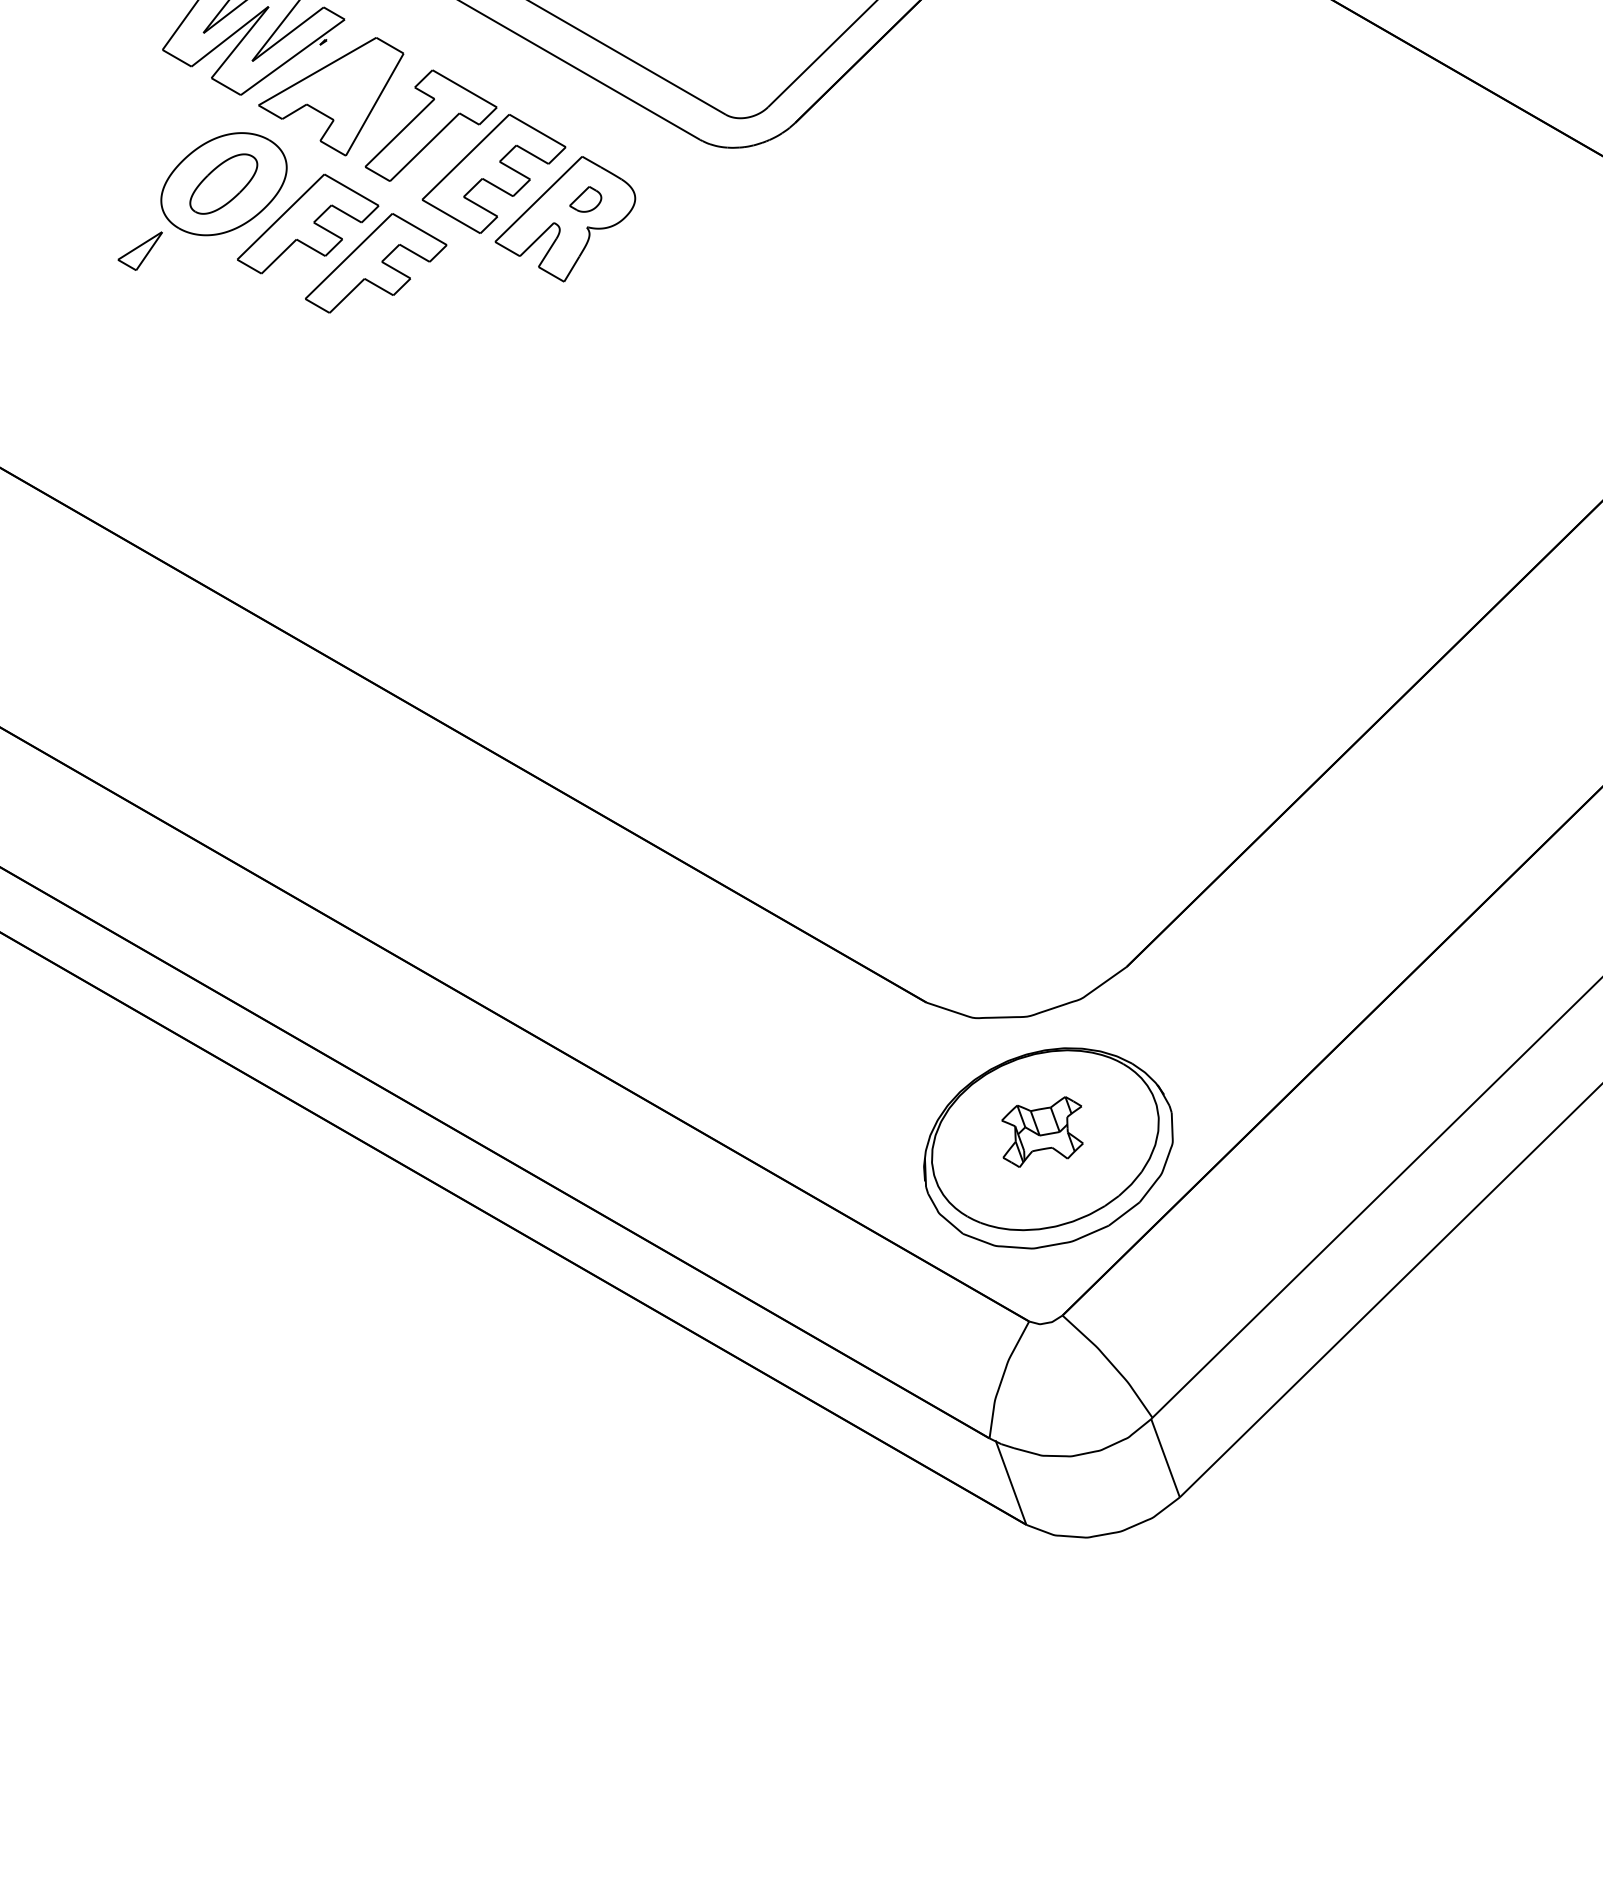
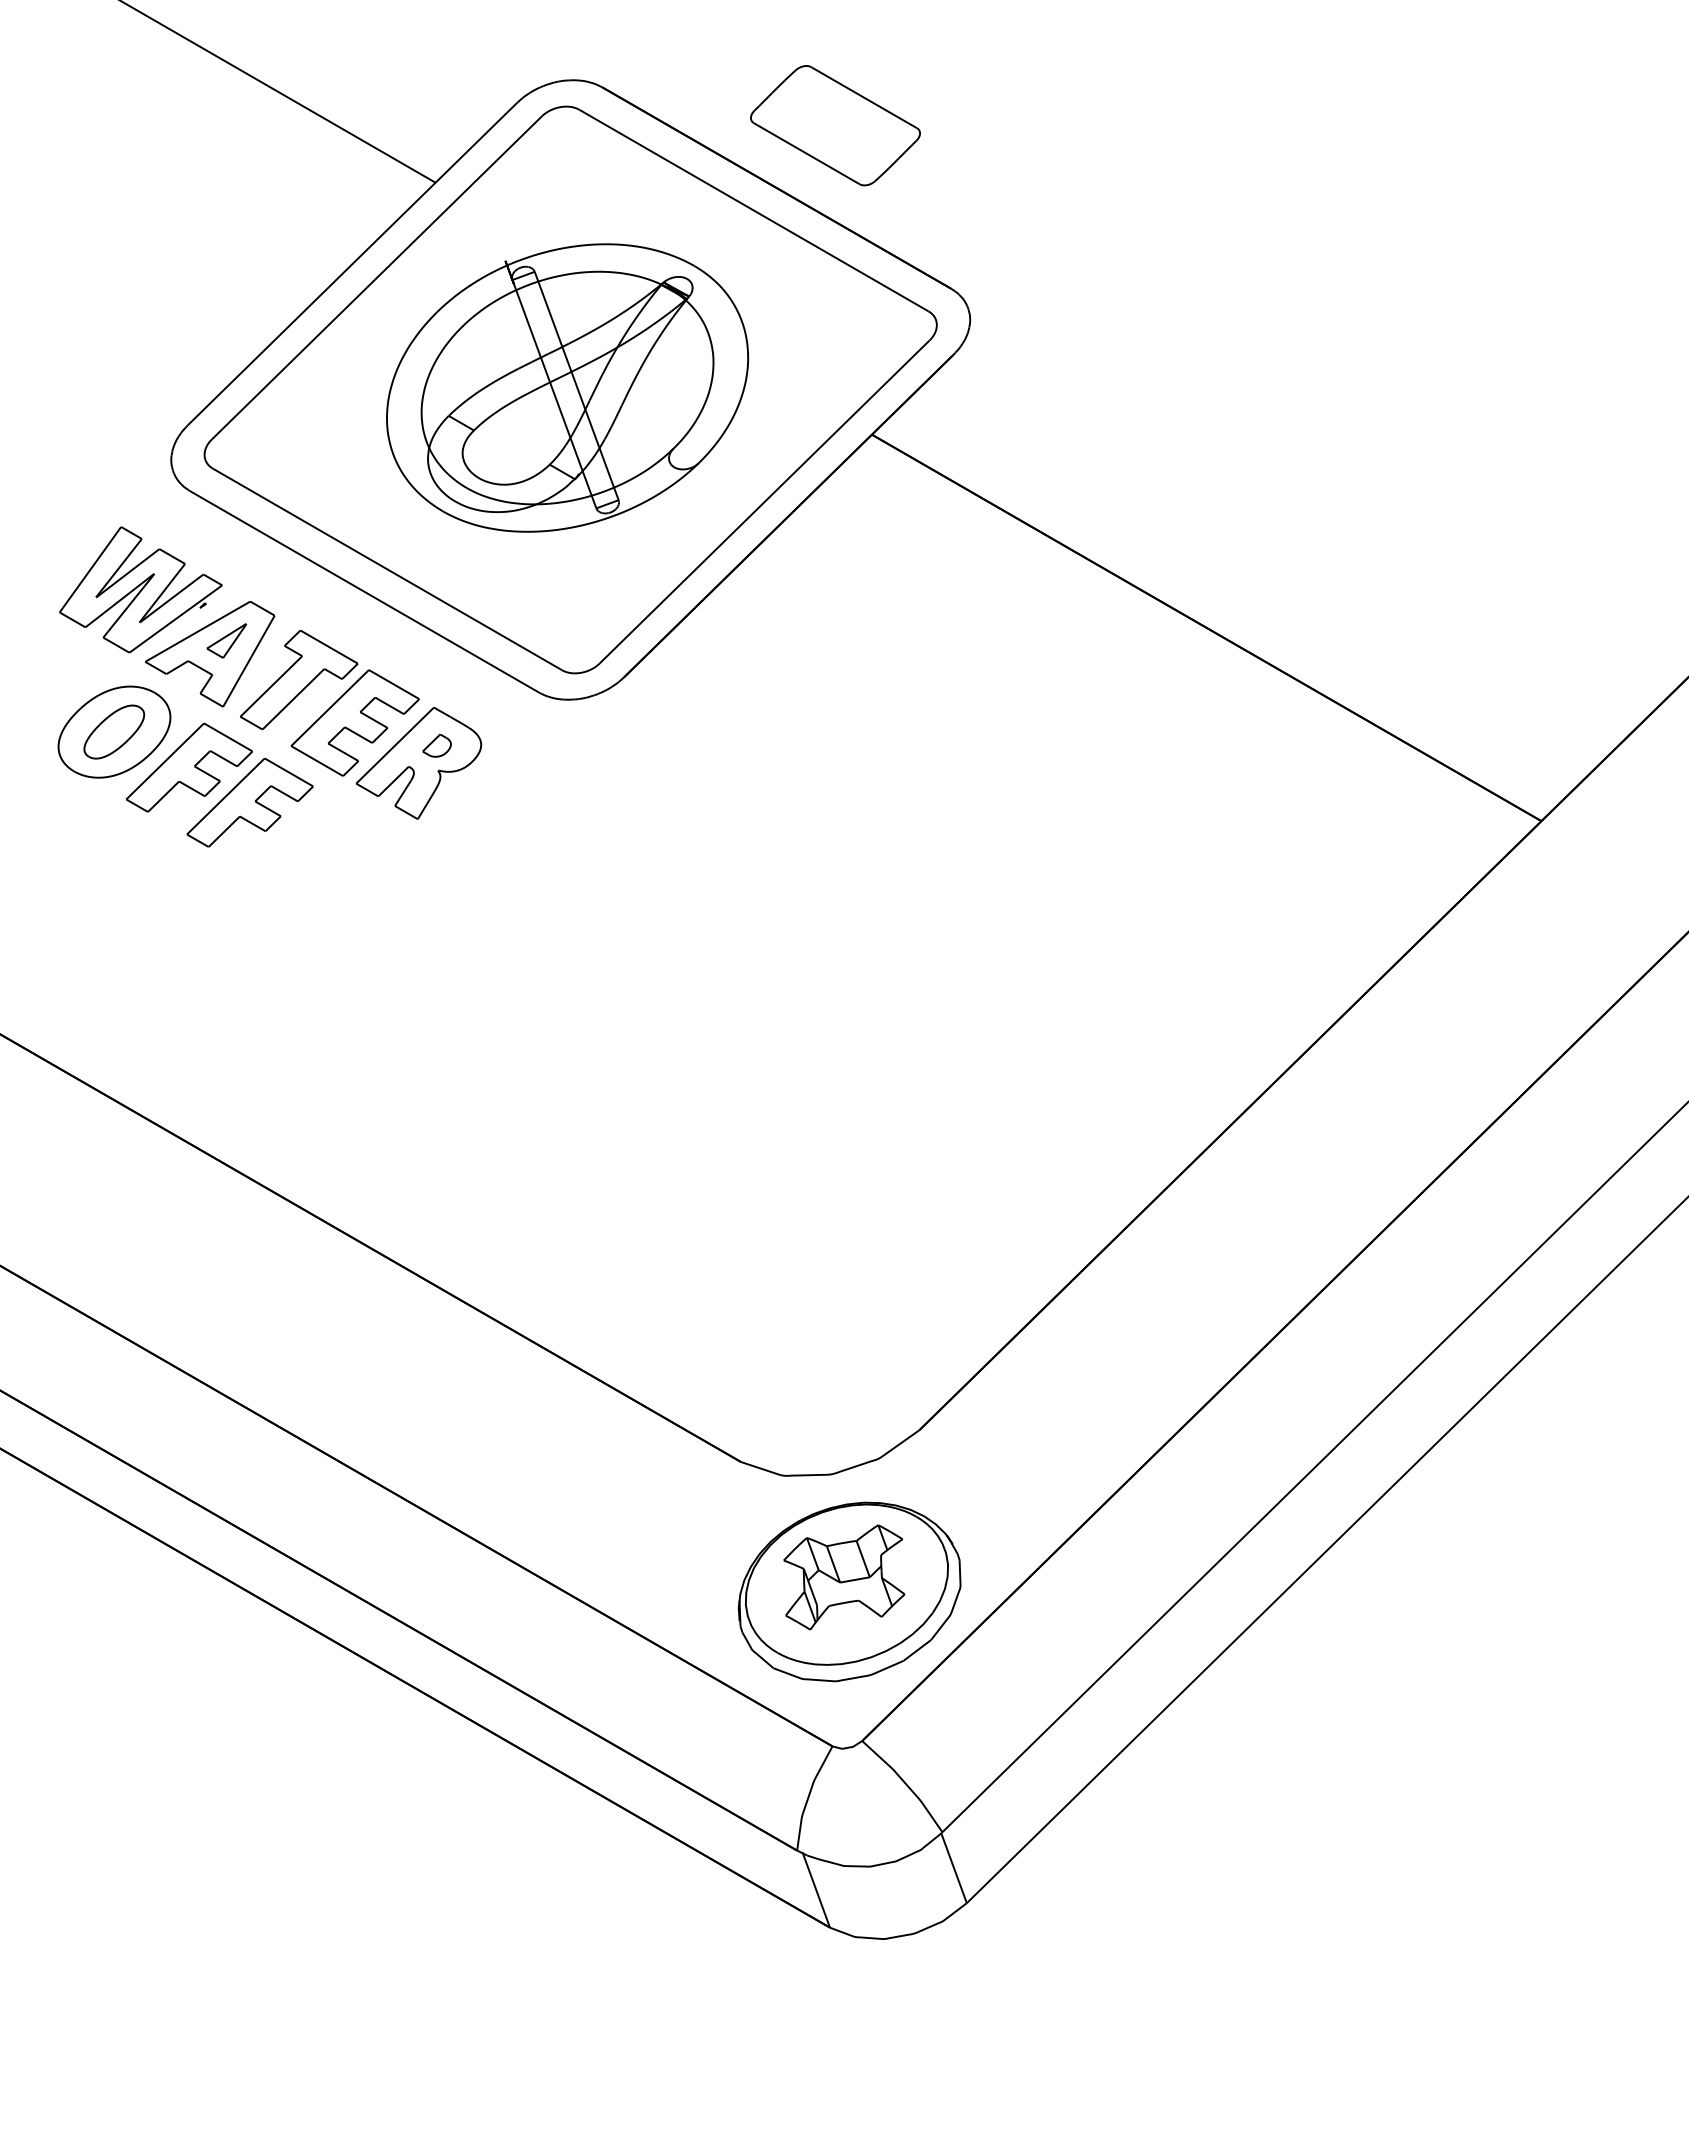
part: (139, 250) -> (226, 640), moved
part: (1042, 1132) -> (844, 1577), size x1.67

